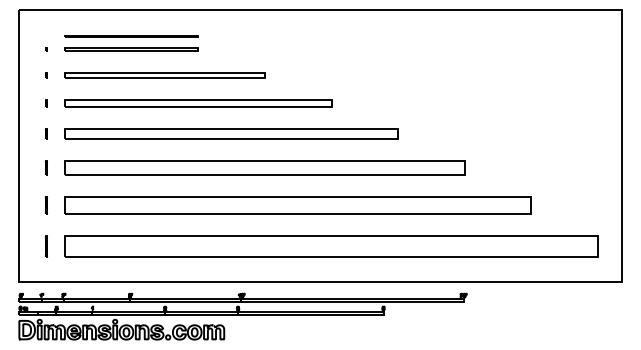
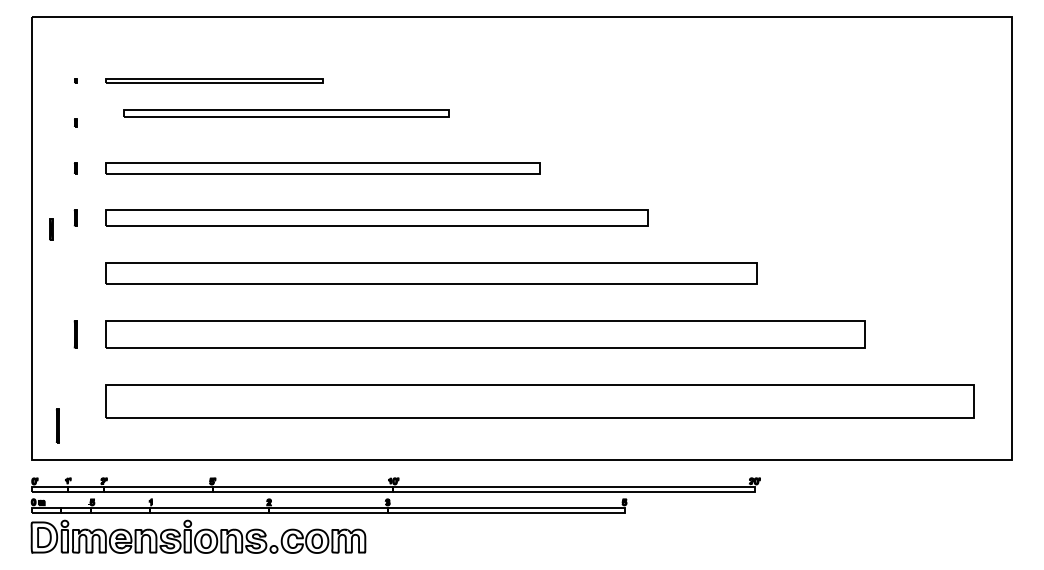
line: (131, 36) -> (214, 59), removed
part: (164, 75) -> (285, 113), moved
line: (46, 167) -> (51, 228), moved
line: (45, 246) -> (56, 425), moved

